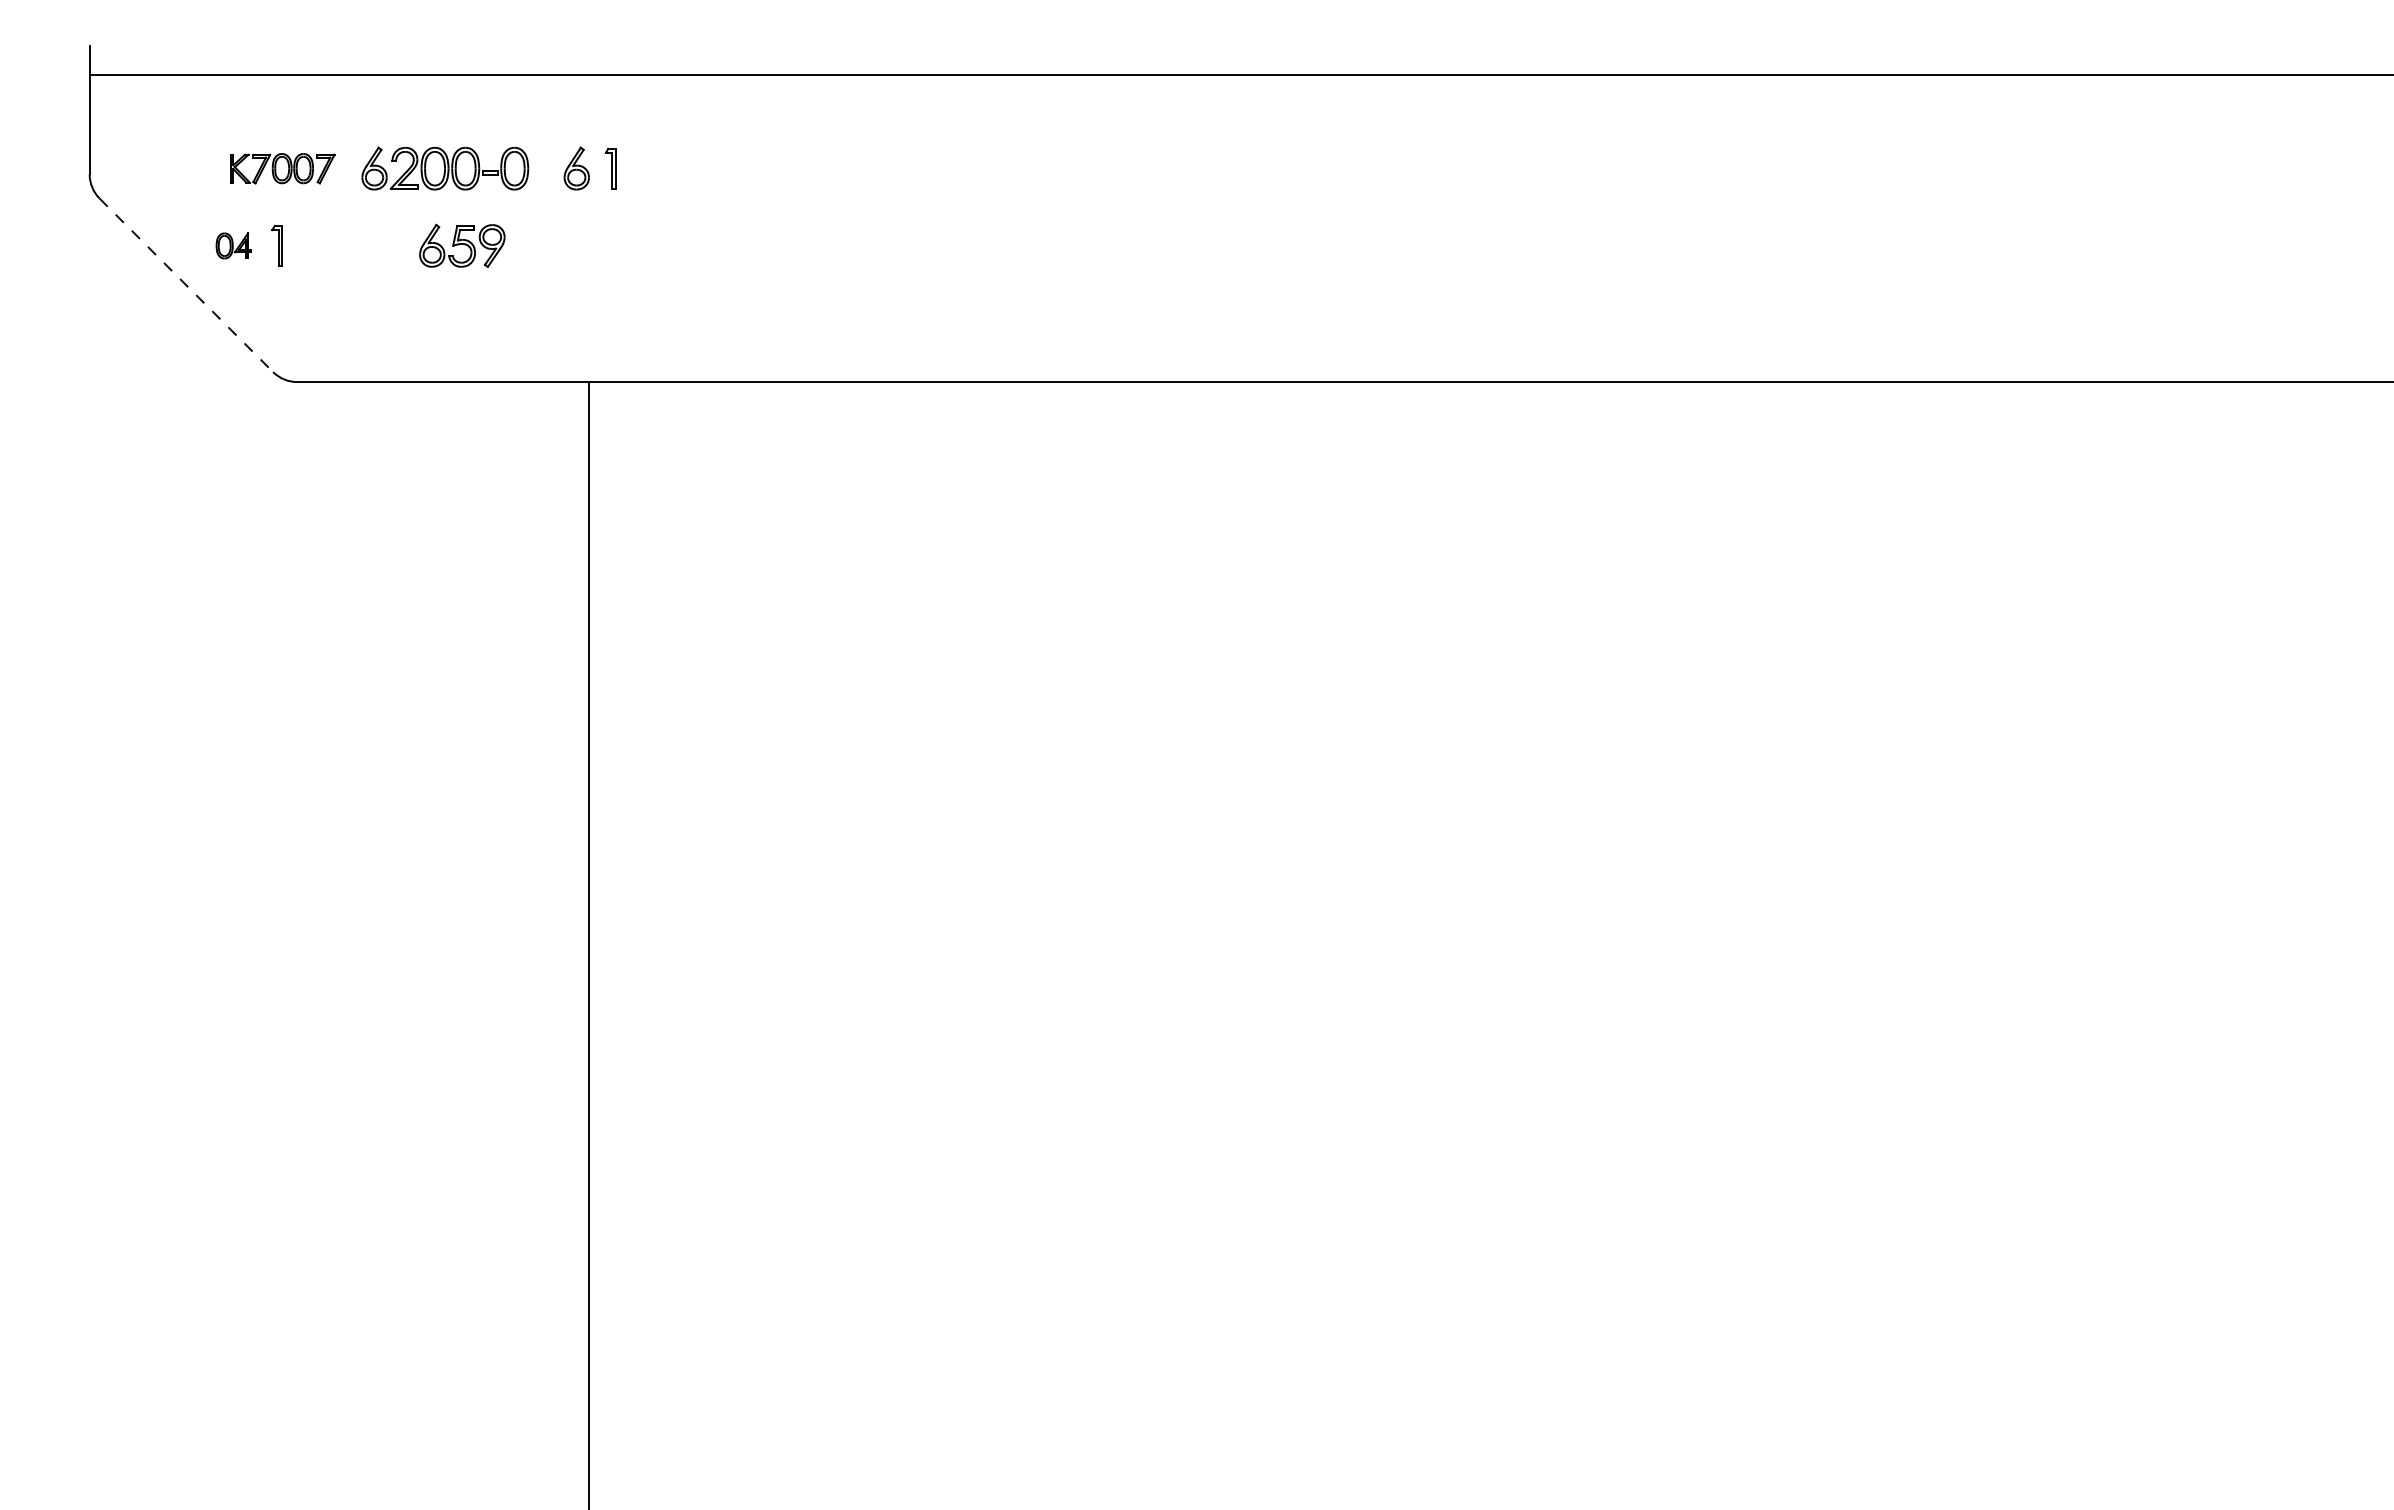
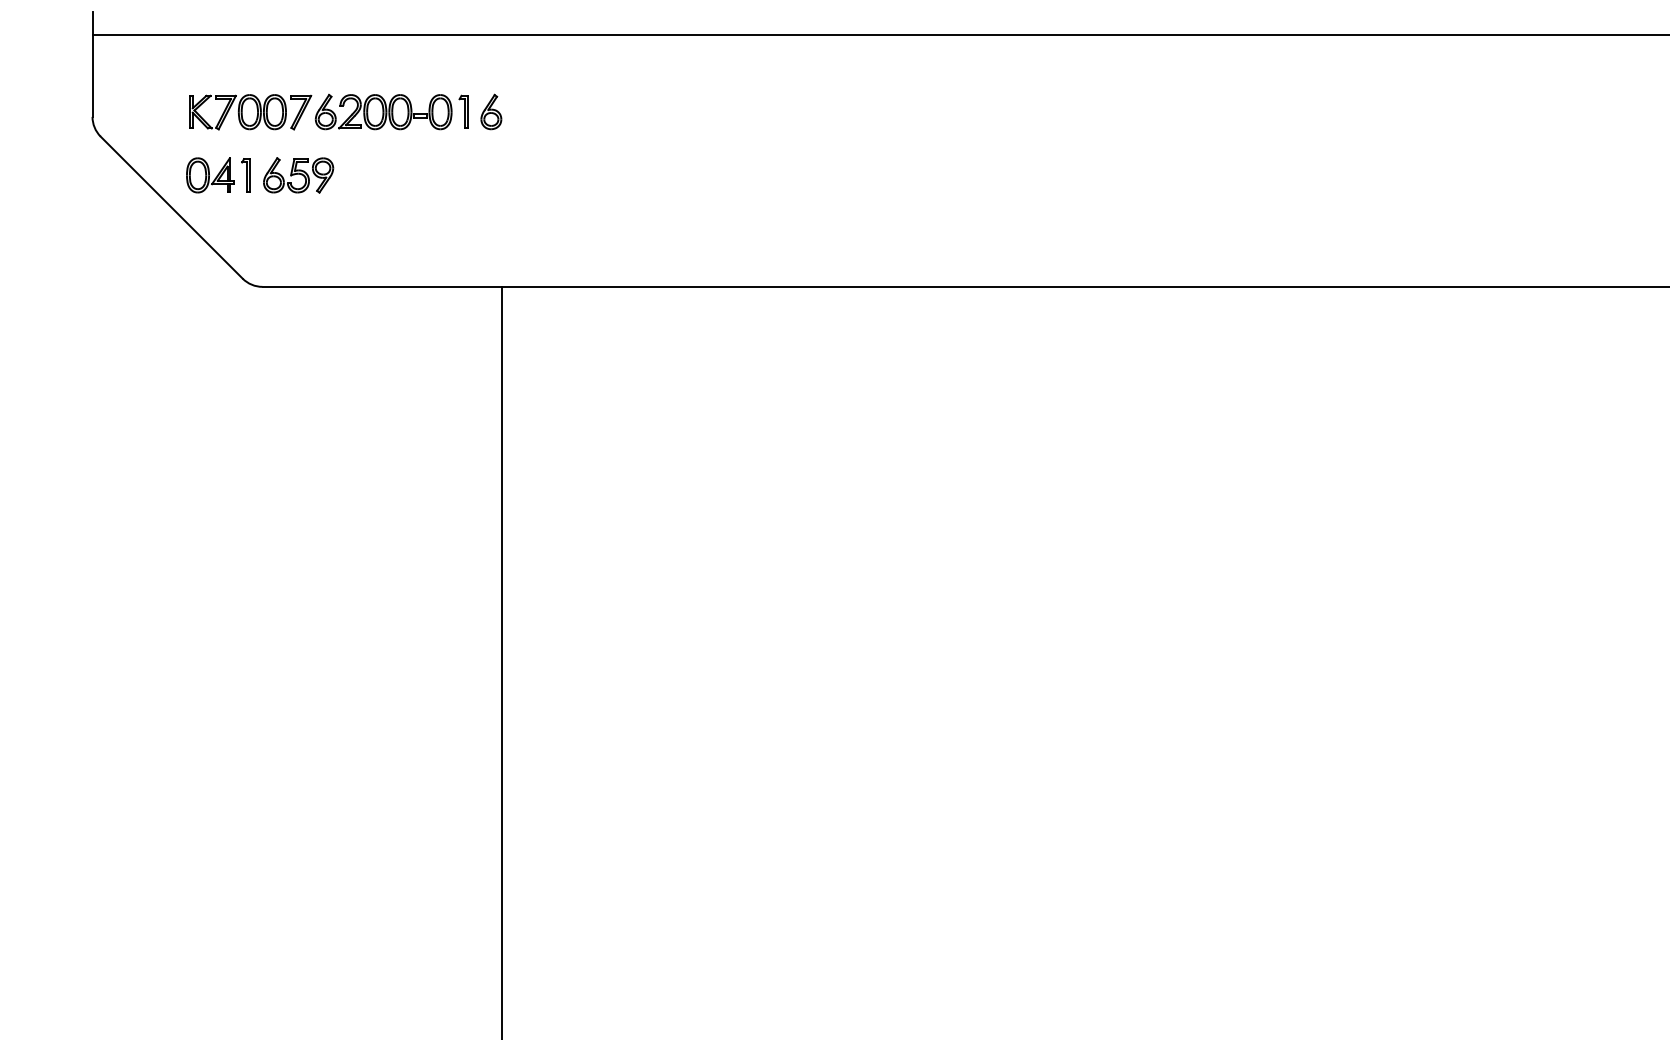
part: (282, 168) -> (250, 112), size x1.43
part: (610, 168) -> (463, 112), moved
part: (233, 245) -> (210, 175), size x1.67
part: (462, 245) -> (298, 175), moved
line: (186, 285) -> (171, 207), dashed -> solid

